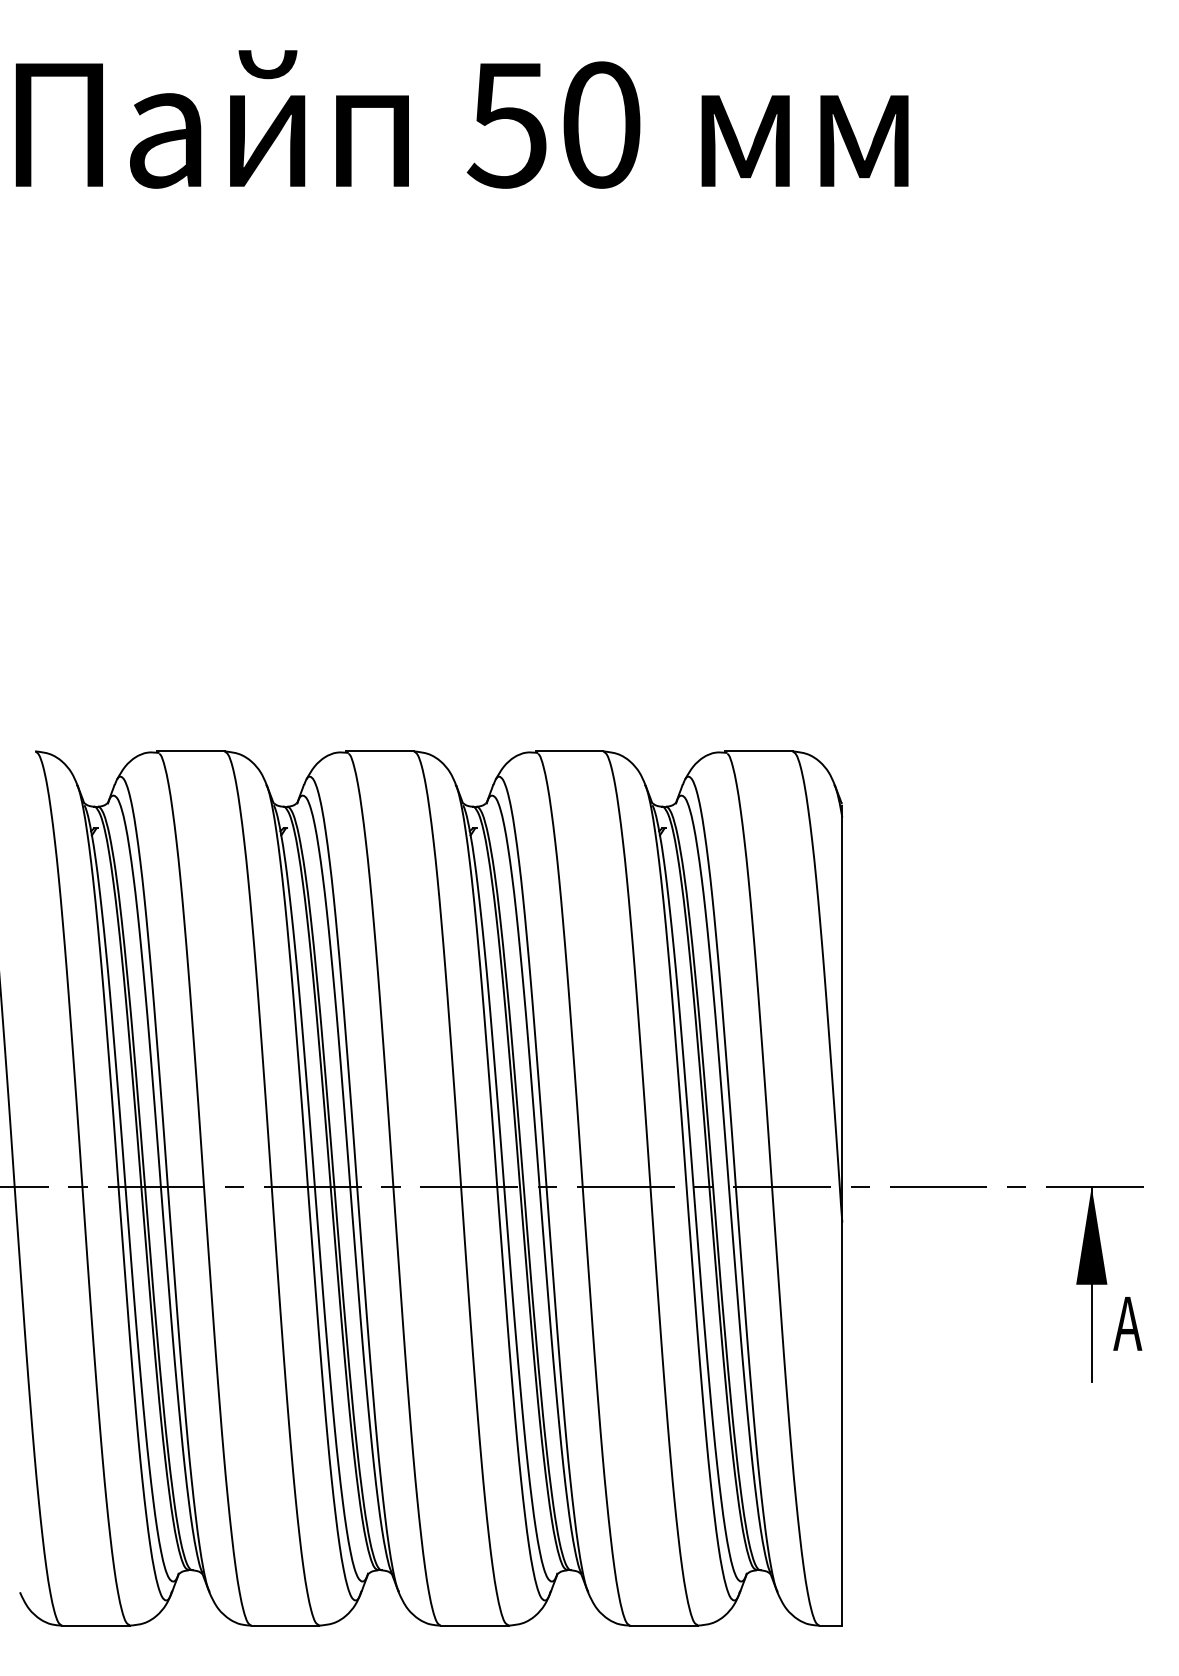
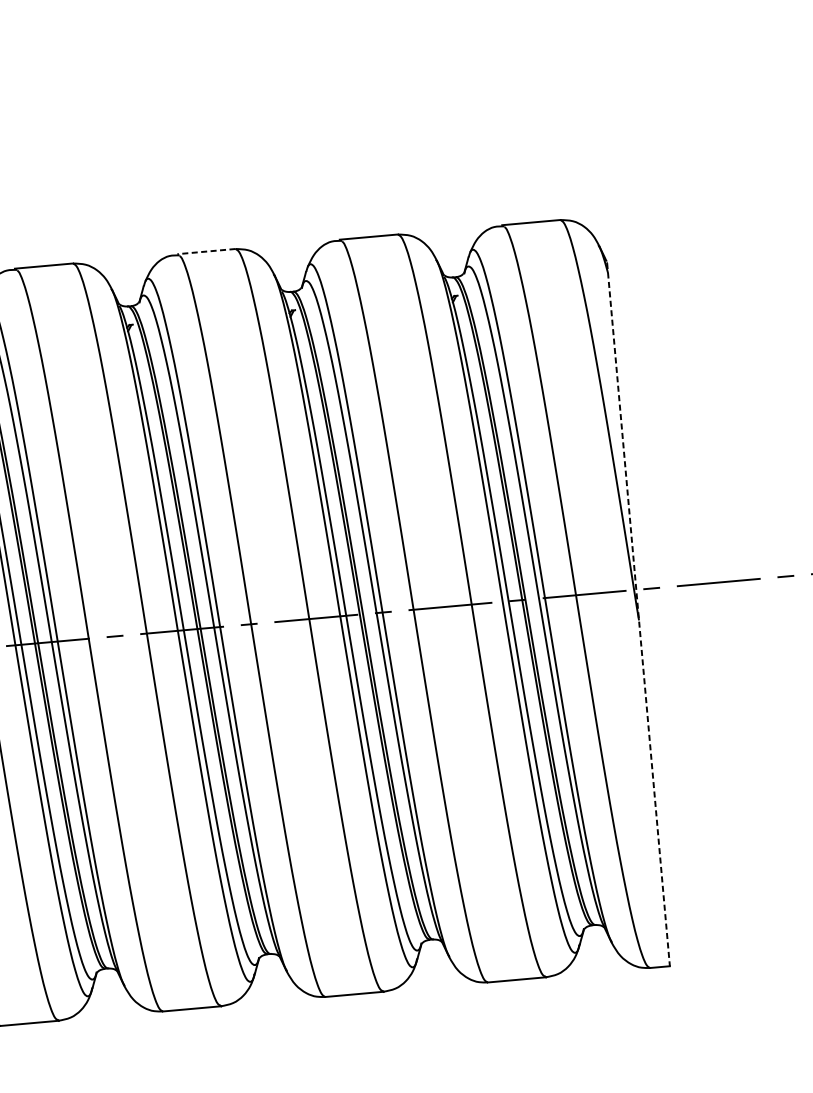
line: (380, 751) -> (206, 251), solid -> dashed
line: (842, 1215) -> (638, 614), solid -> dashed

